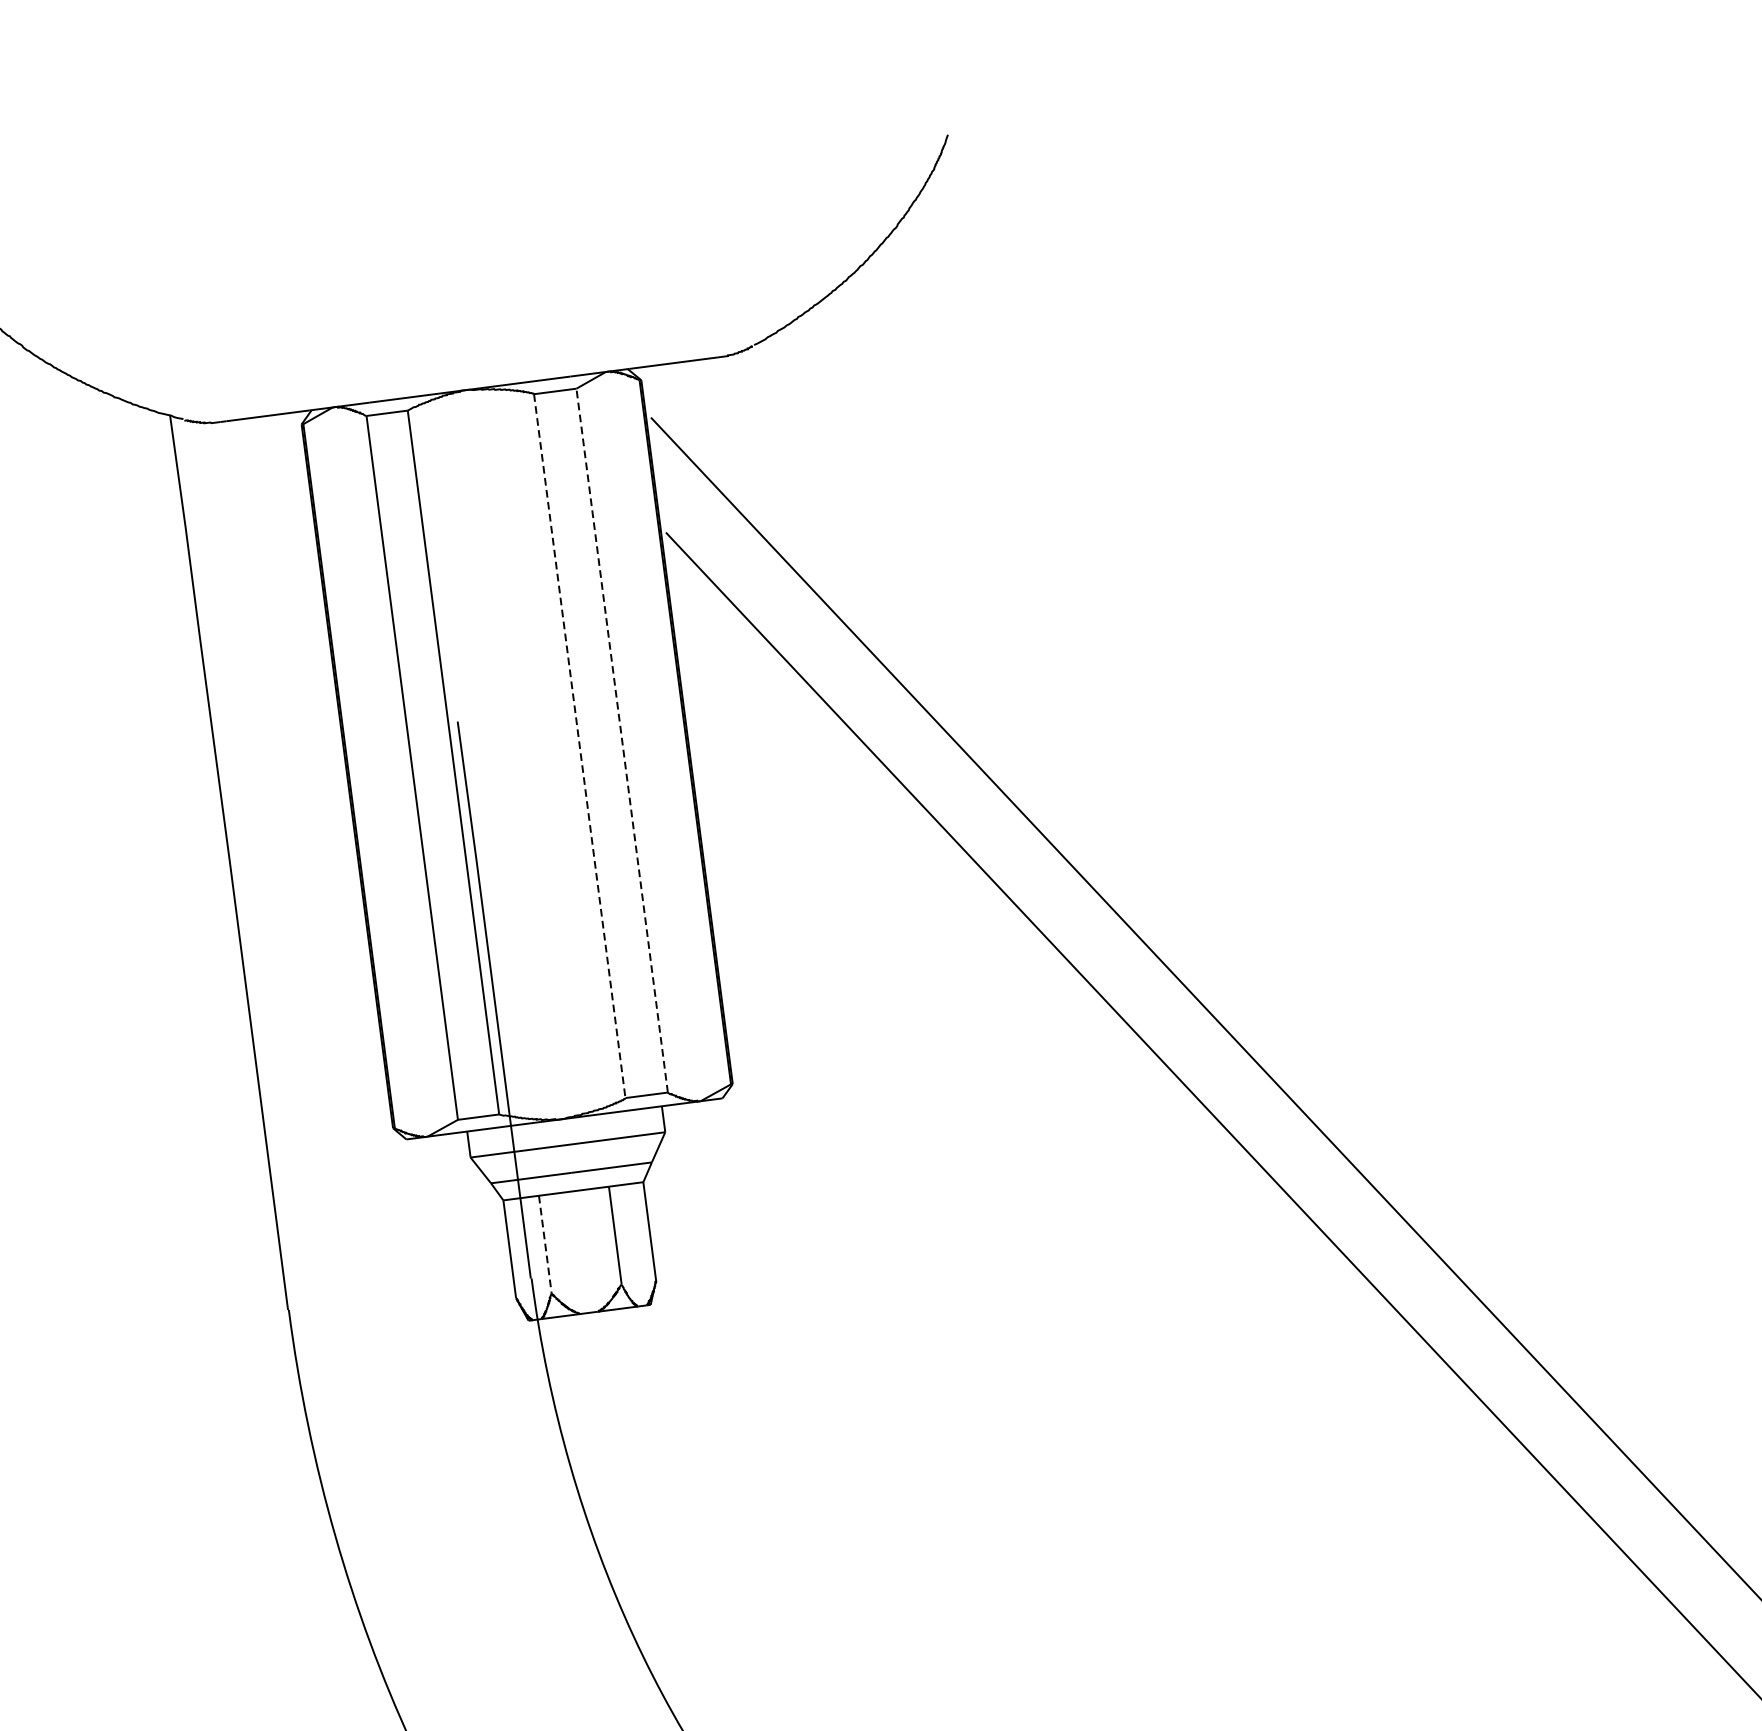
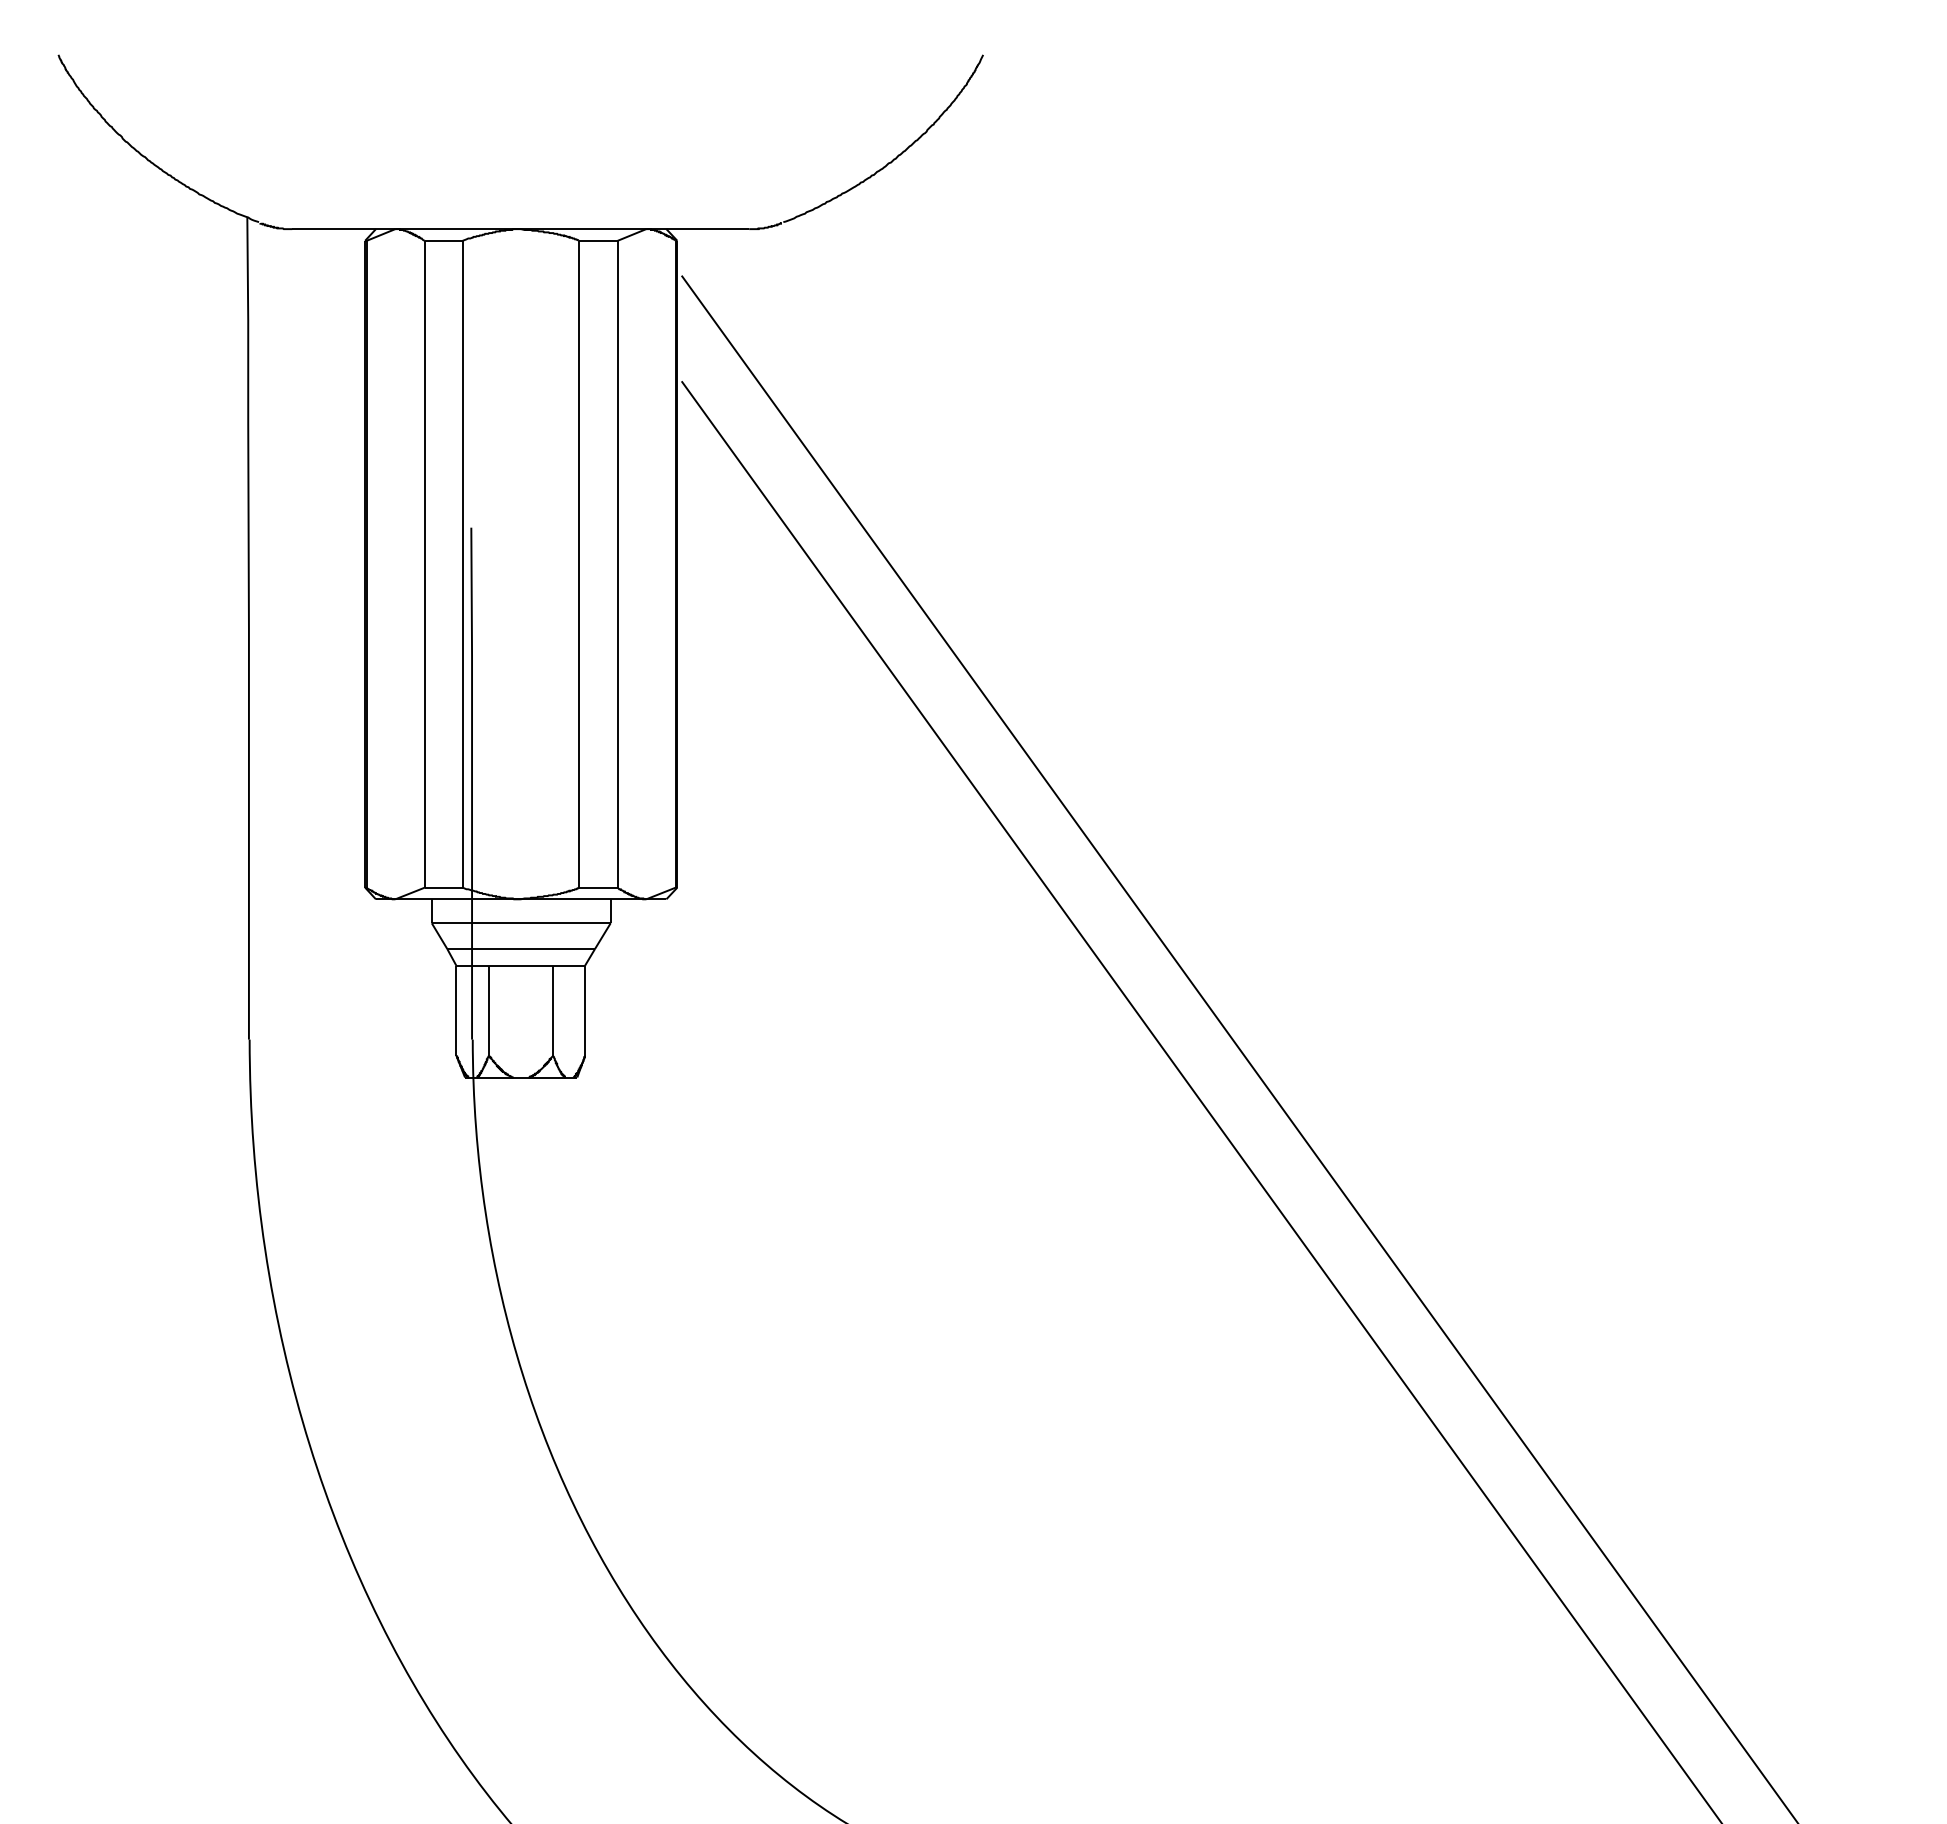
line: (621, 739) -> (617, 563), dashed -> solid
line: (579, 746) -> (578, 564), dashed -> solid
line: (545, 1244) -> (489, 1010), dashed -> solid

